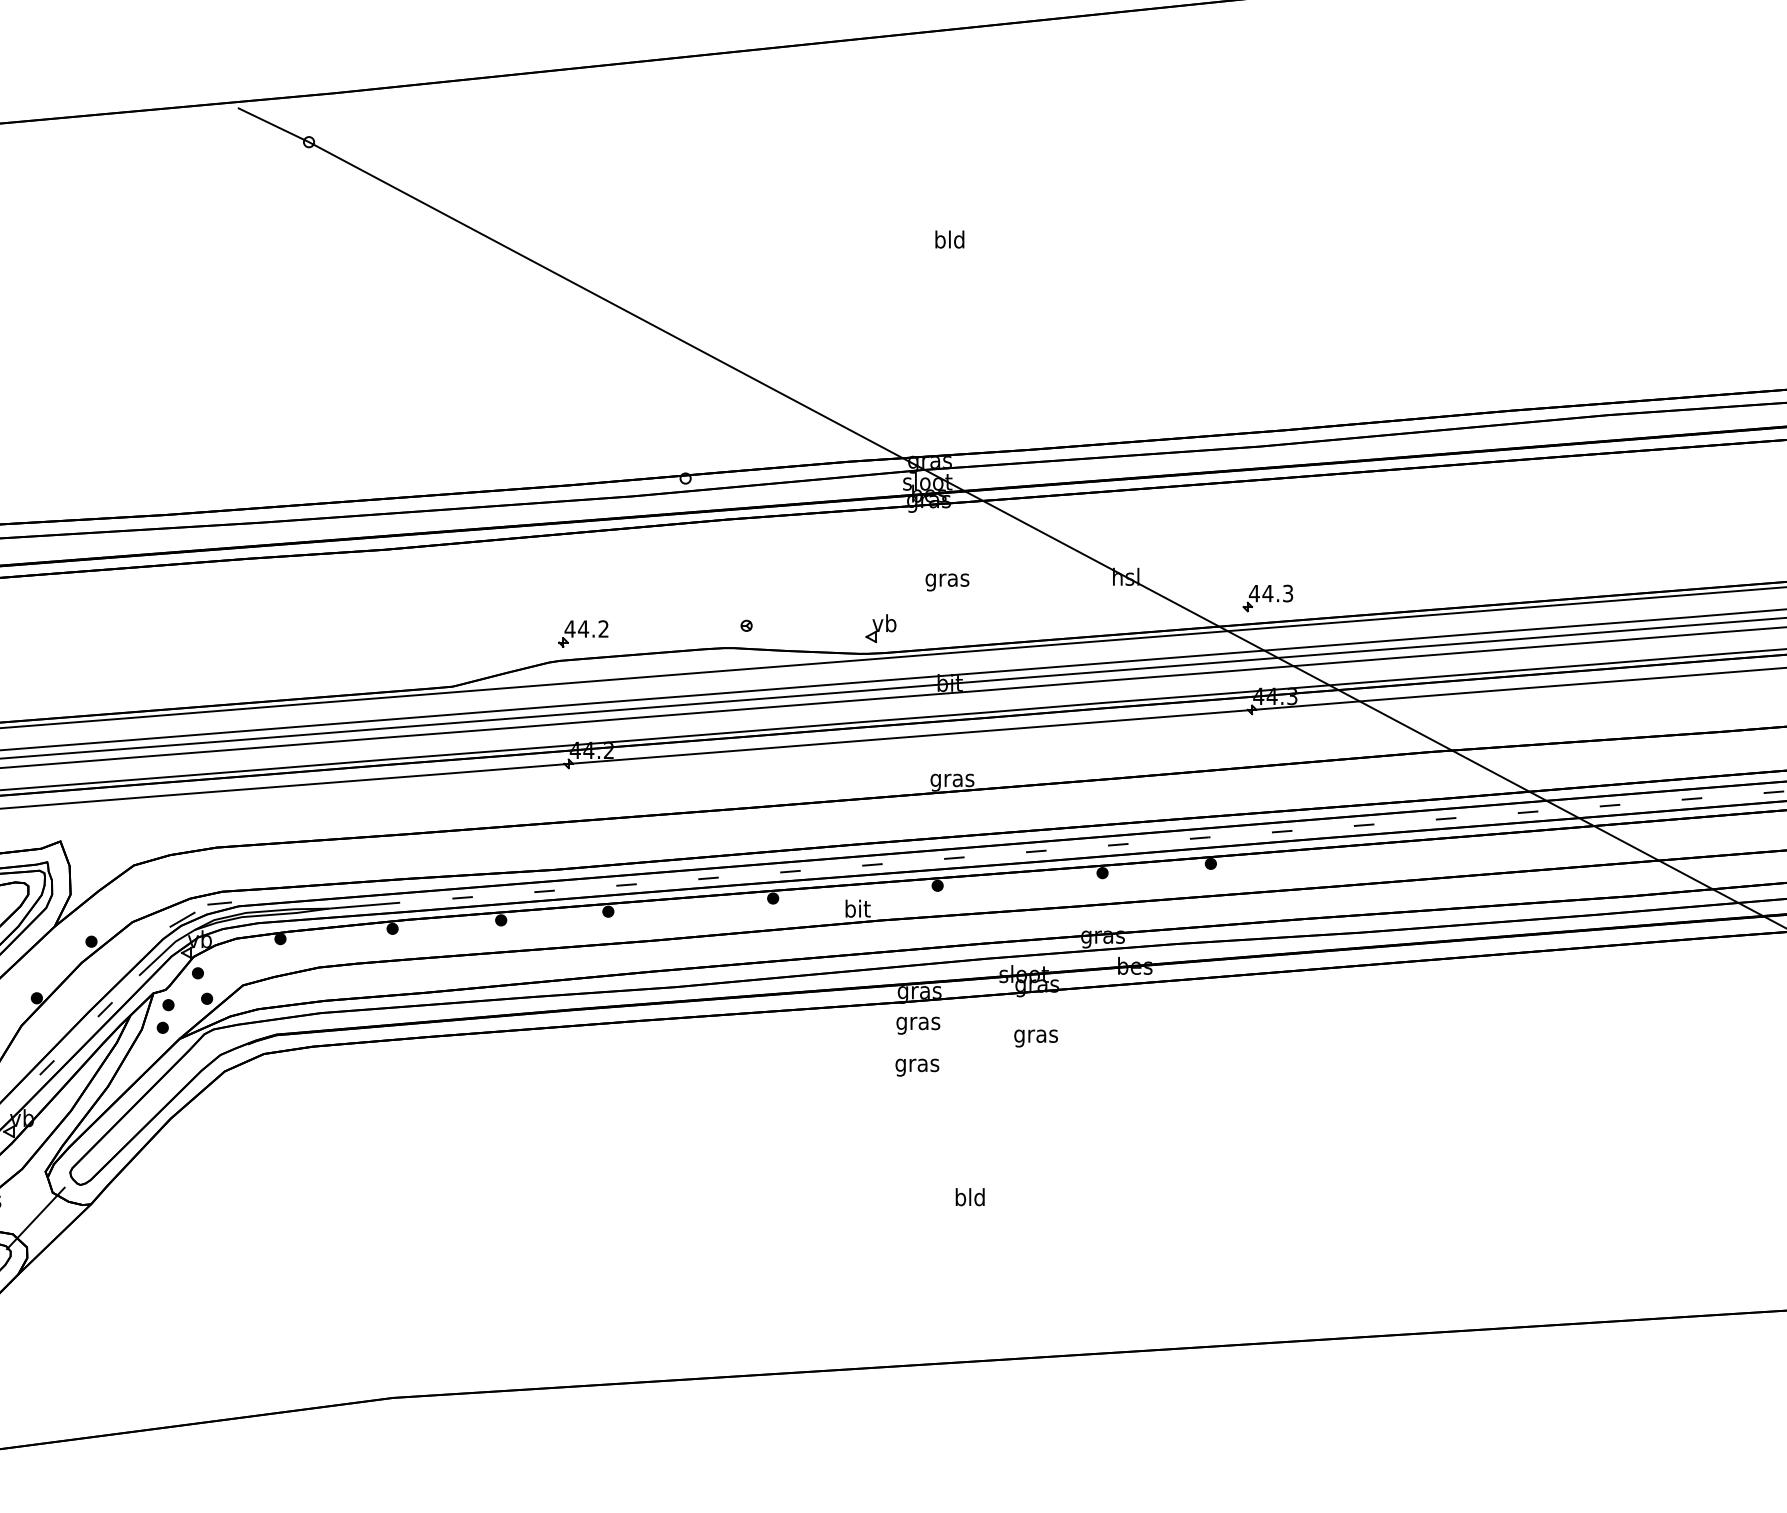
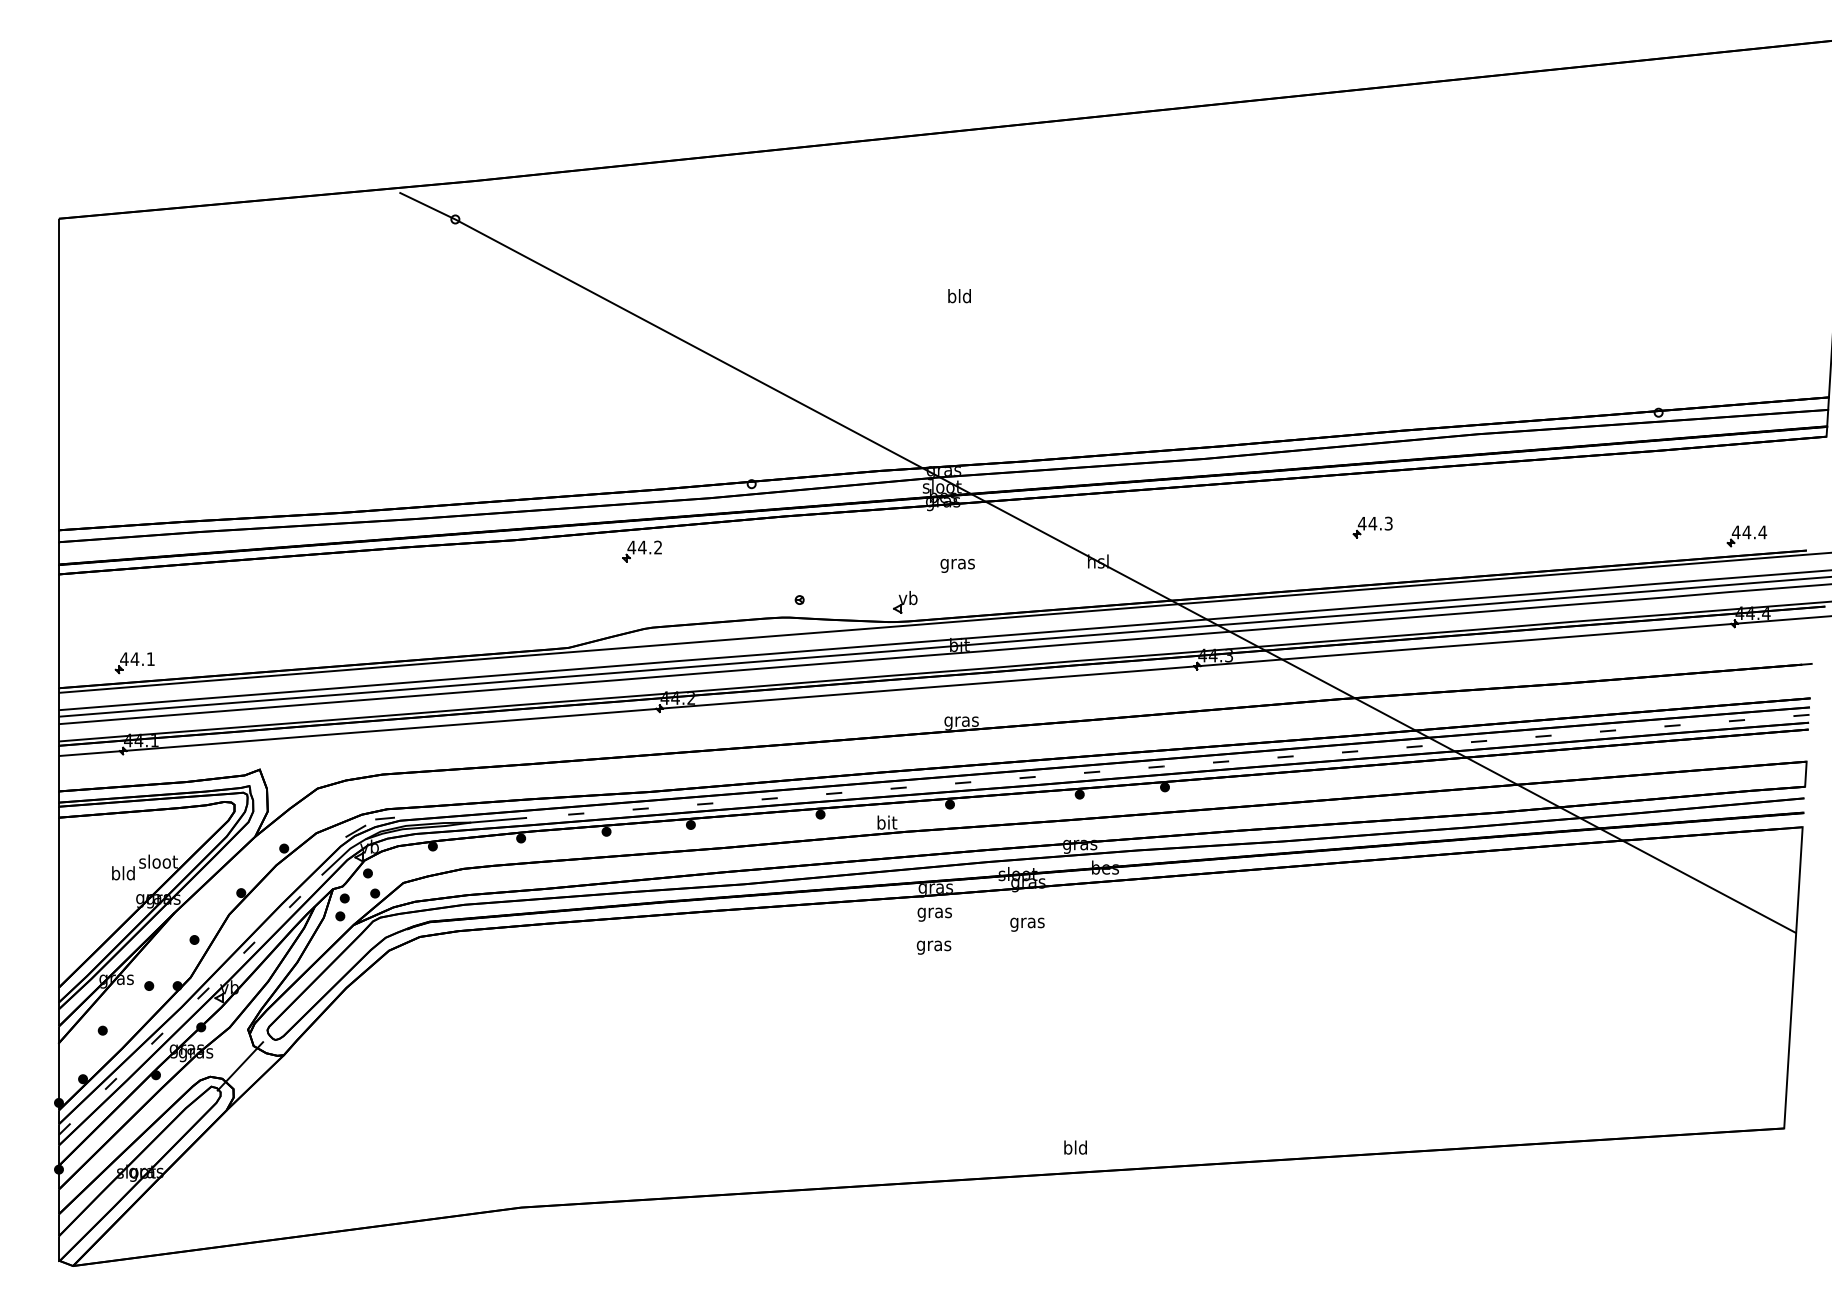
part: (1267, 598) -> (1372, 527), moved
part: (582, 634) -> (641, 551), moved
text: (970, 1197) -> (1075, 1147), moved

